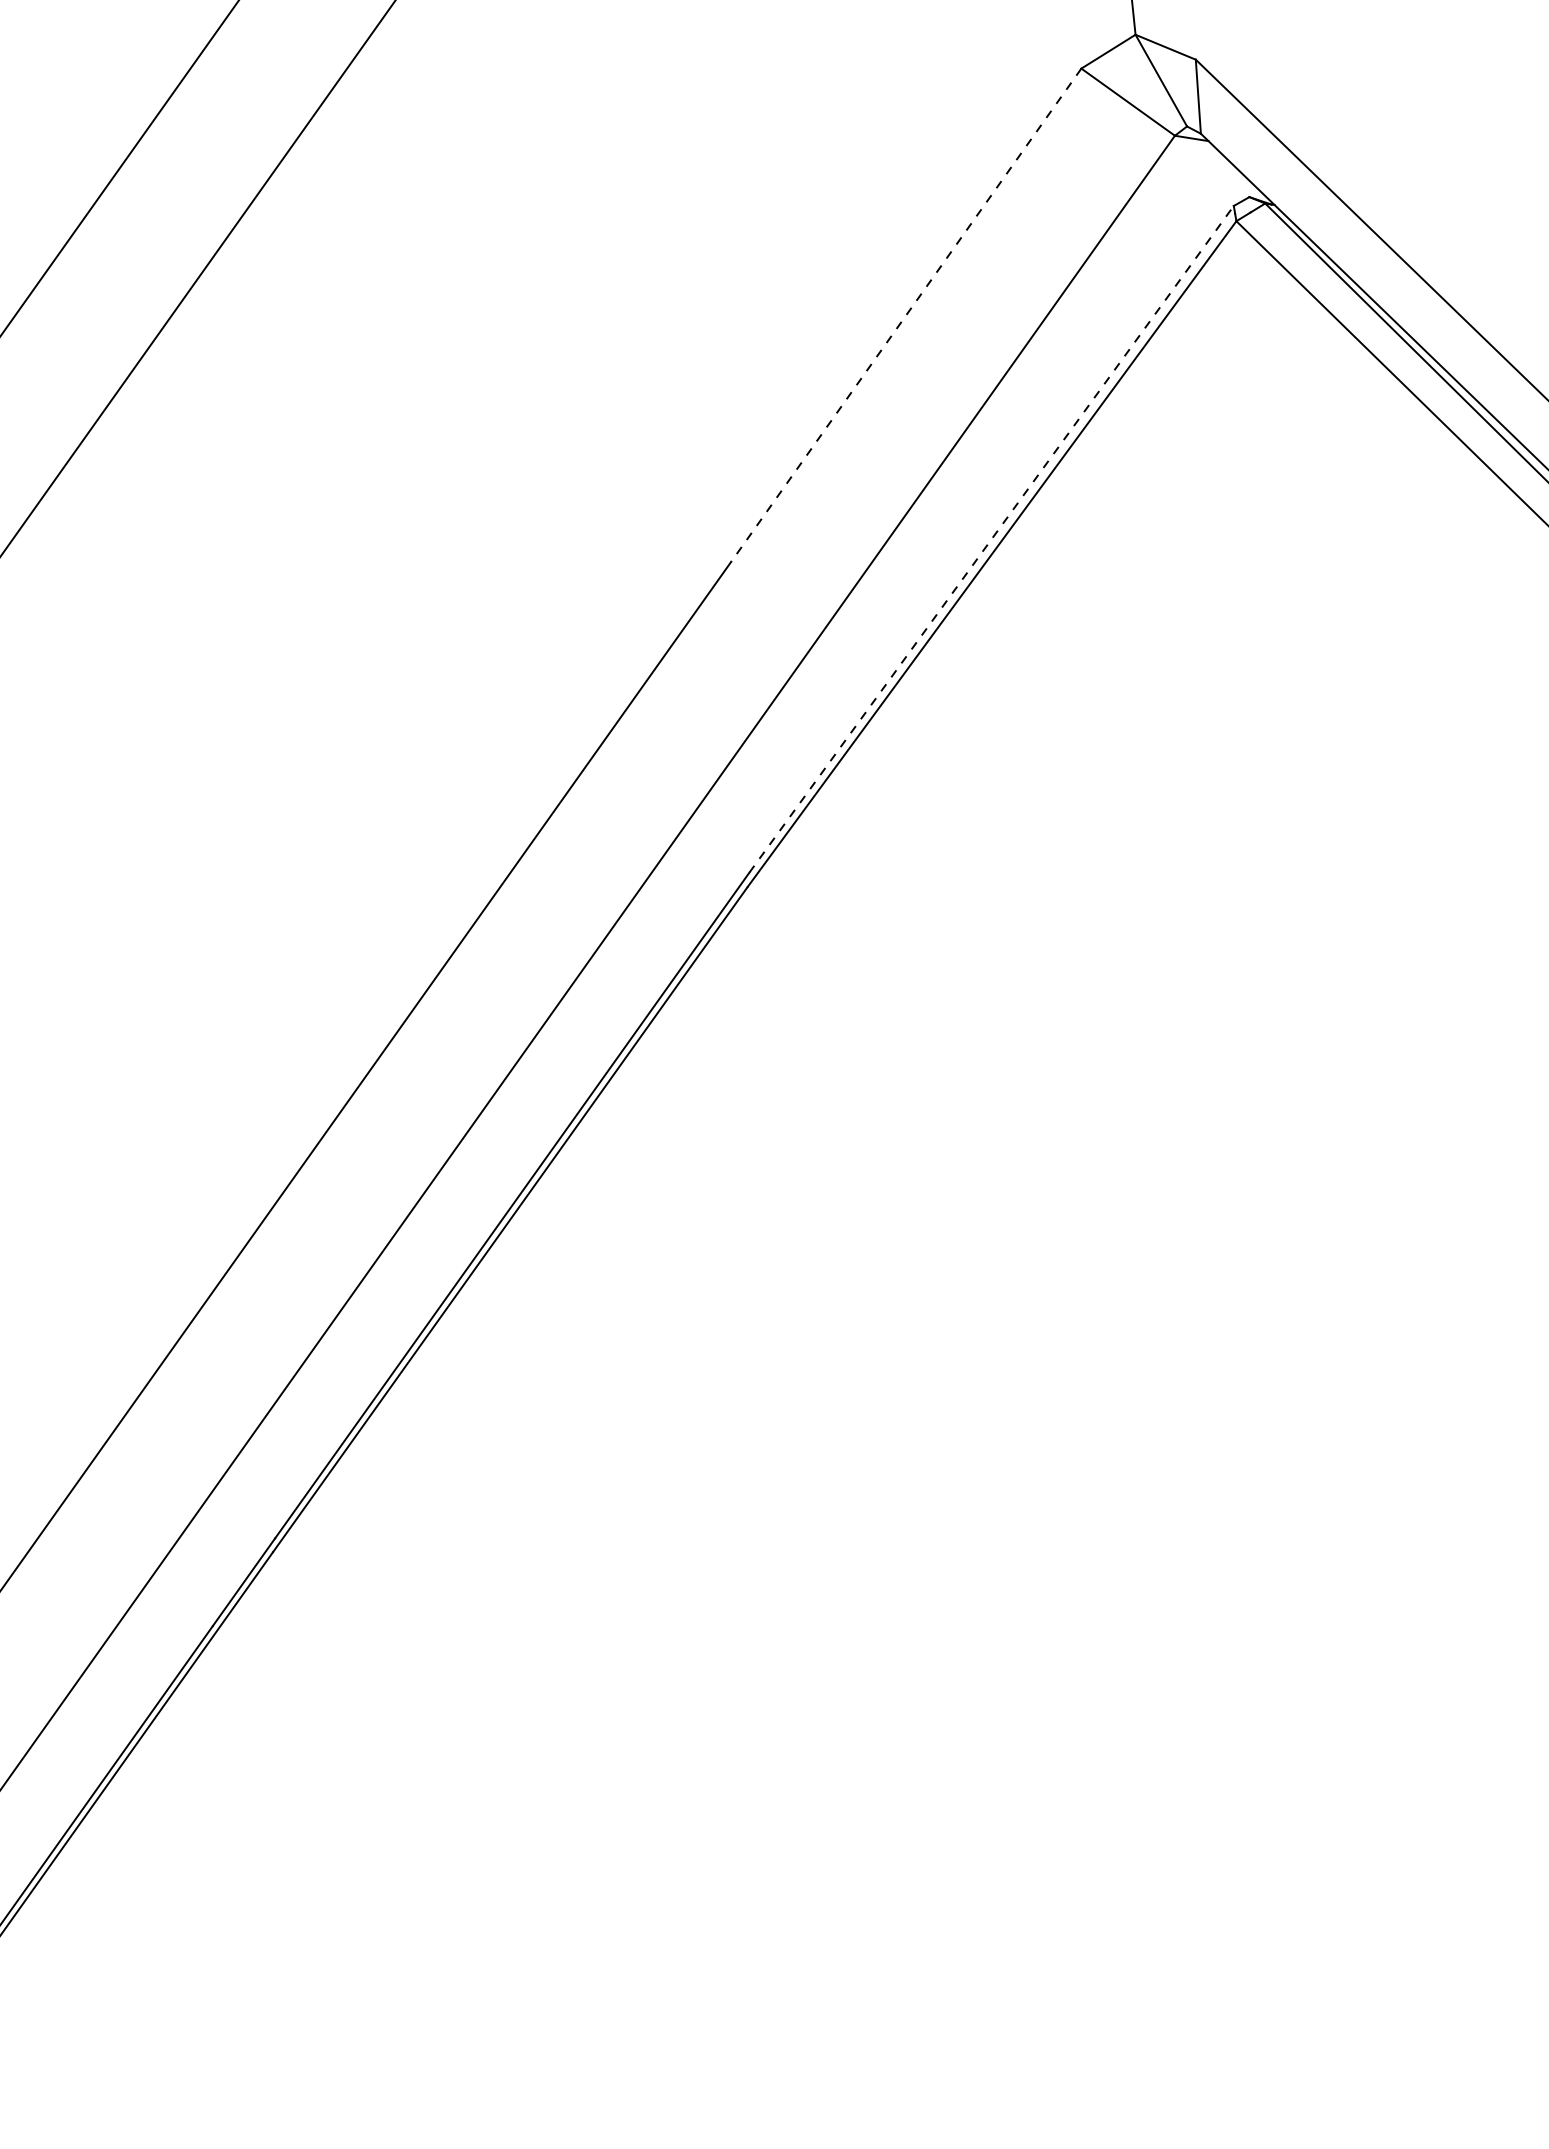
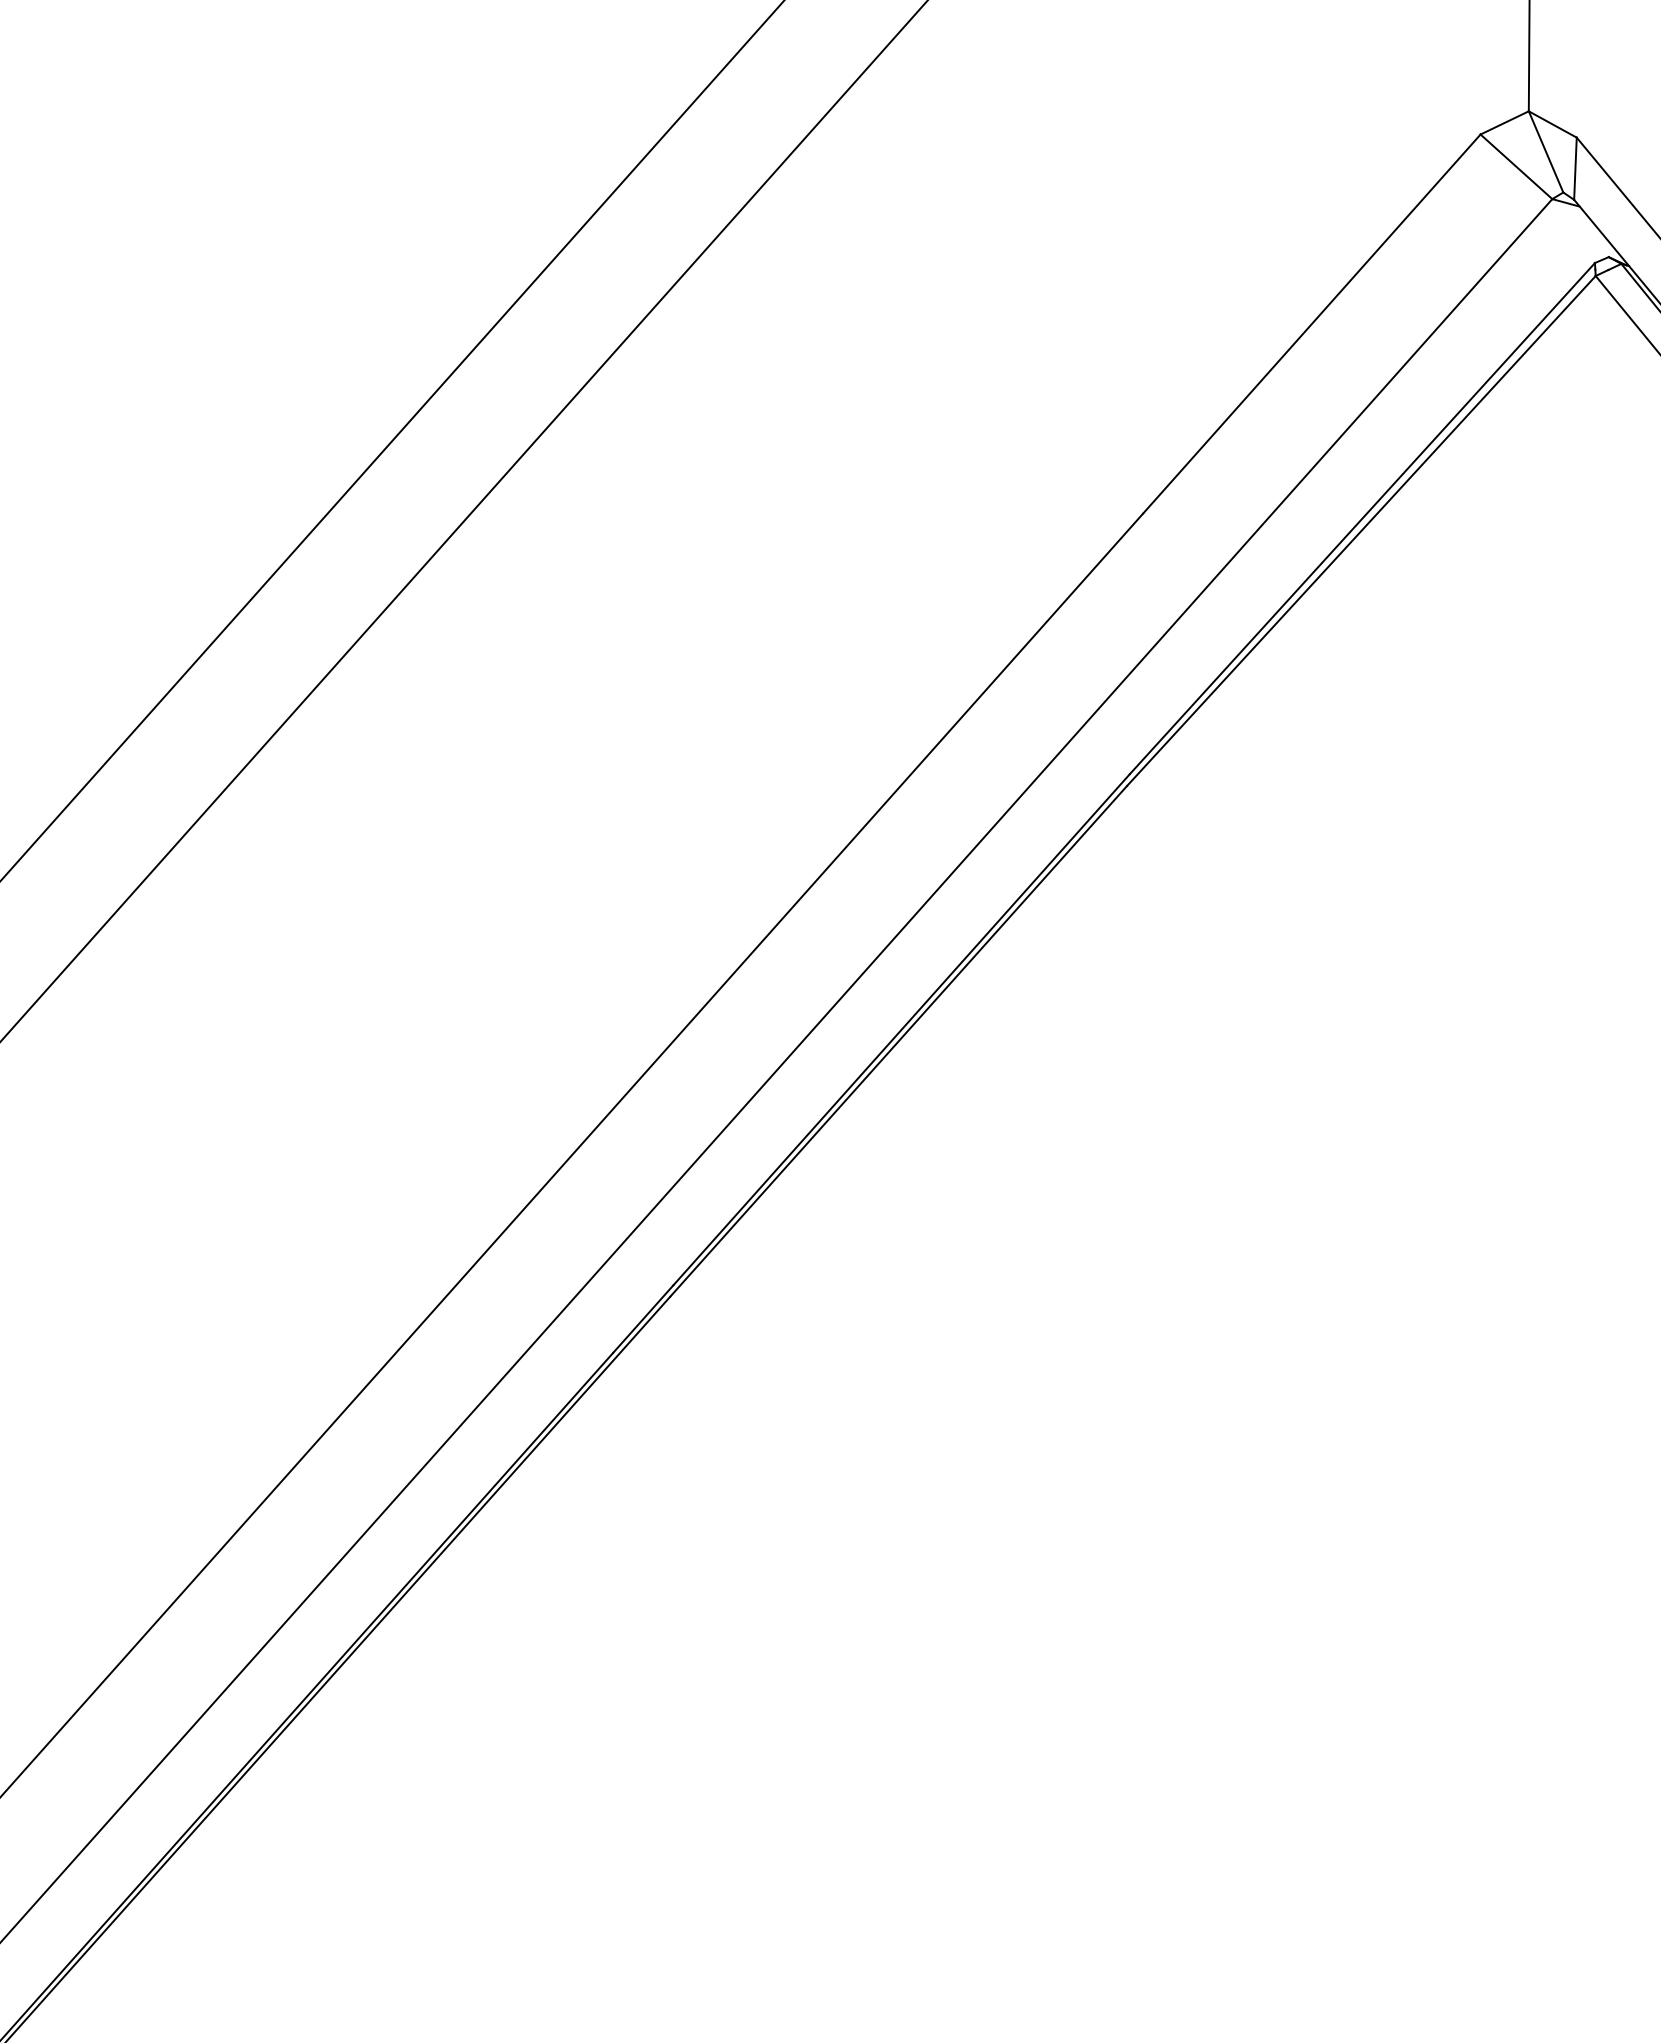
line: (905, 315) -> (1311, 324), dashed -> solid
line: (991, 539) -> (1362, 518), dashed -> solid

